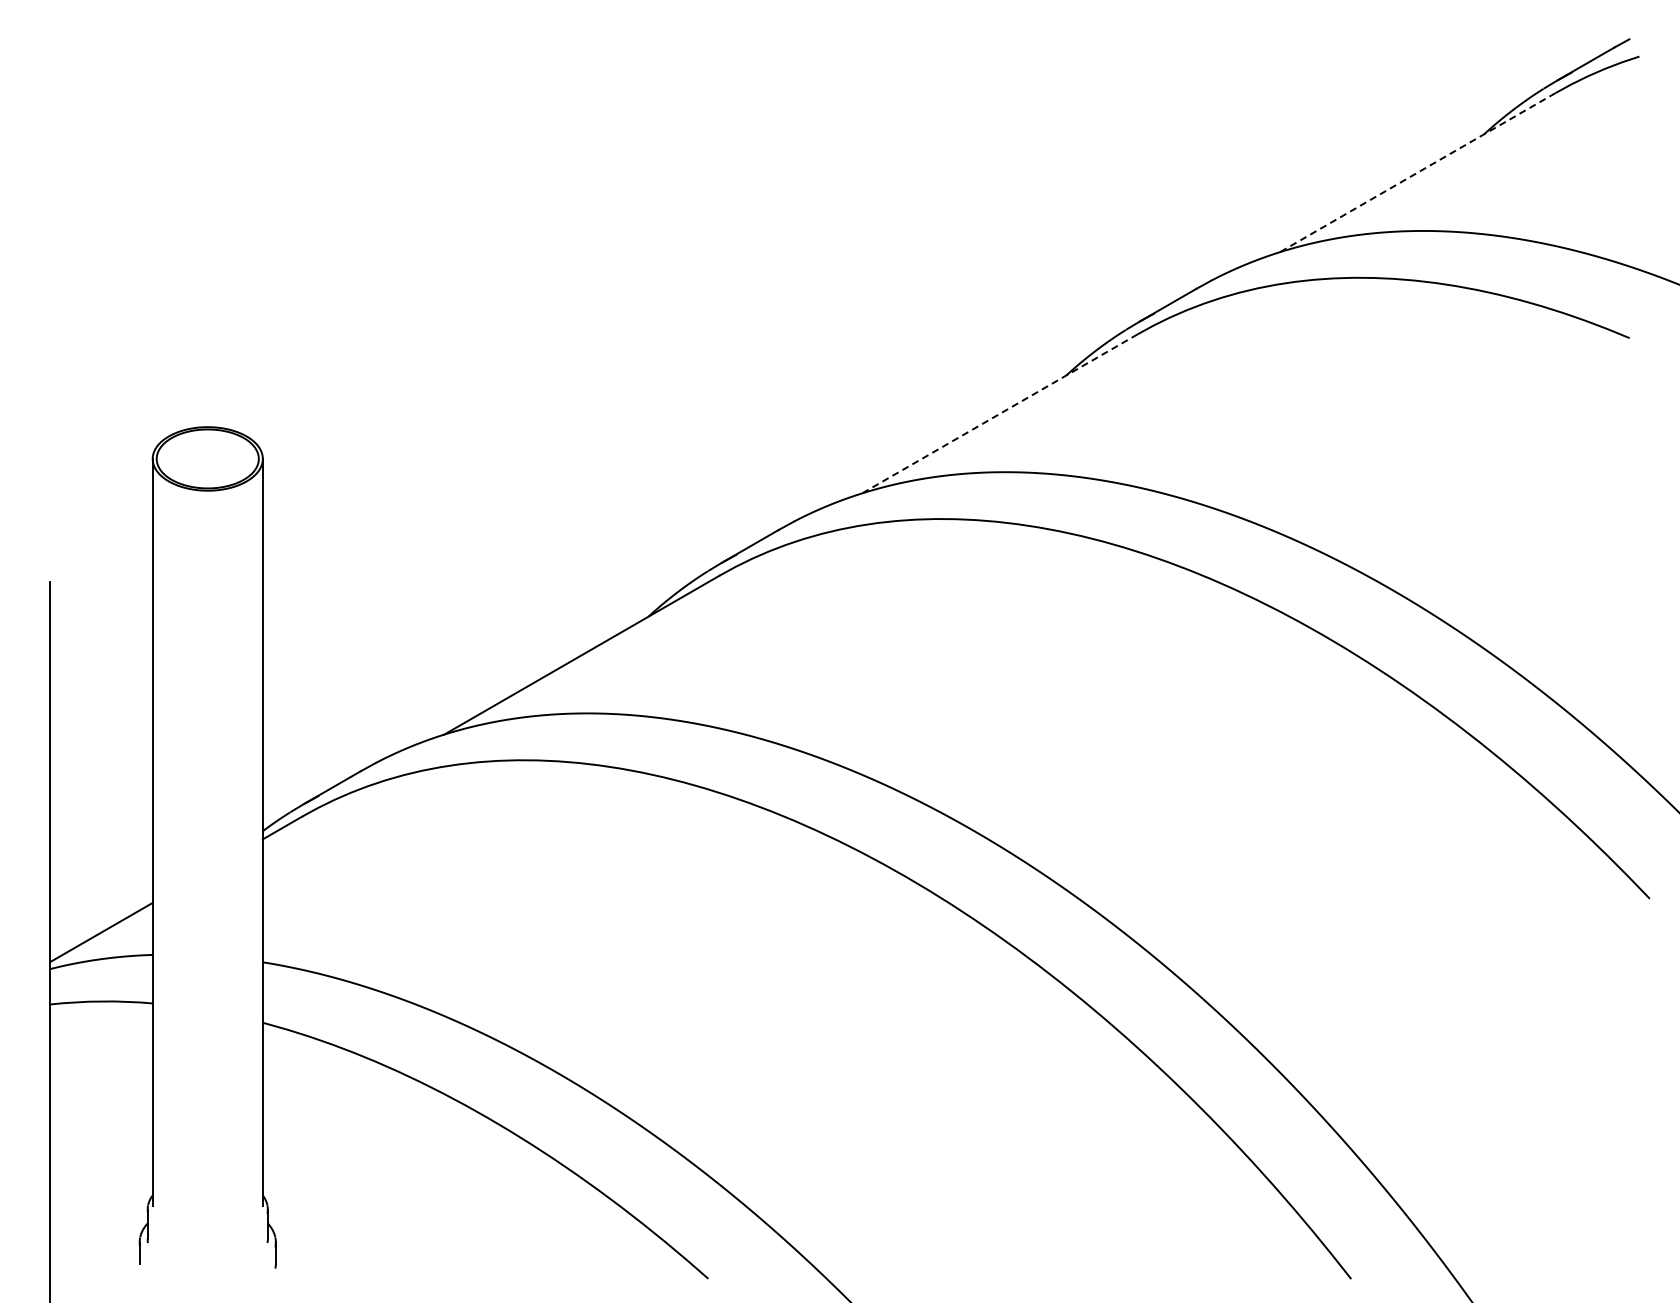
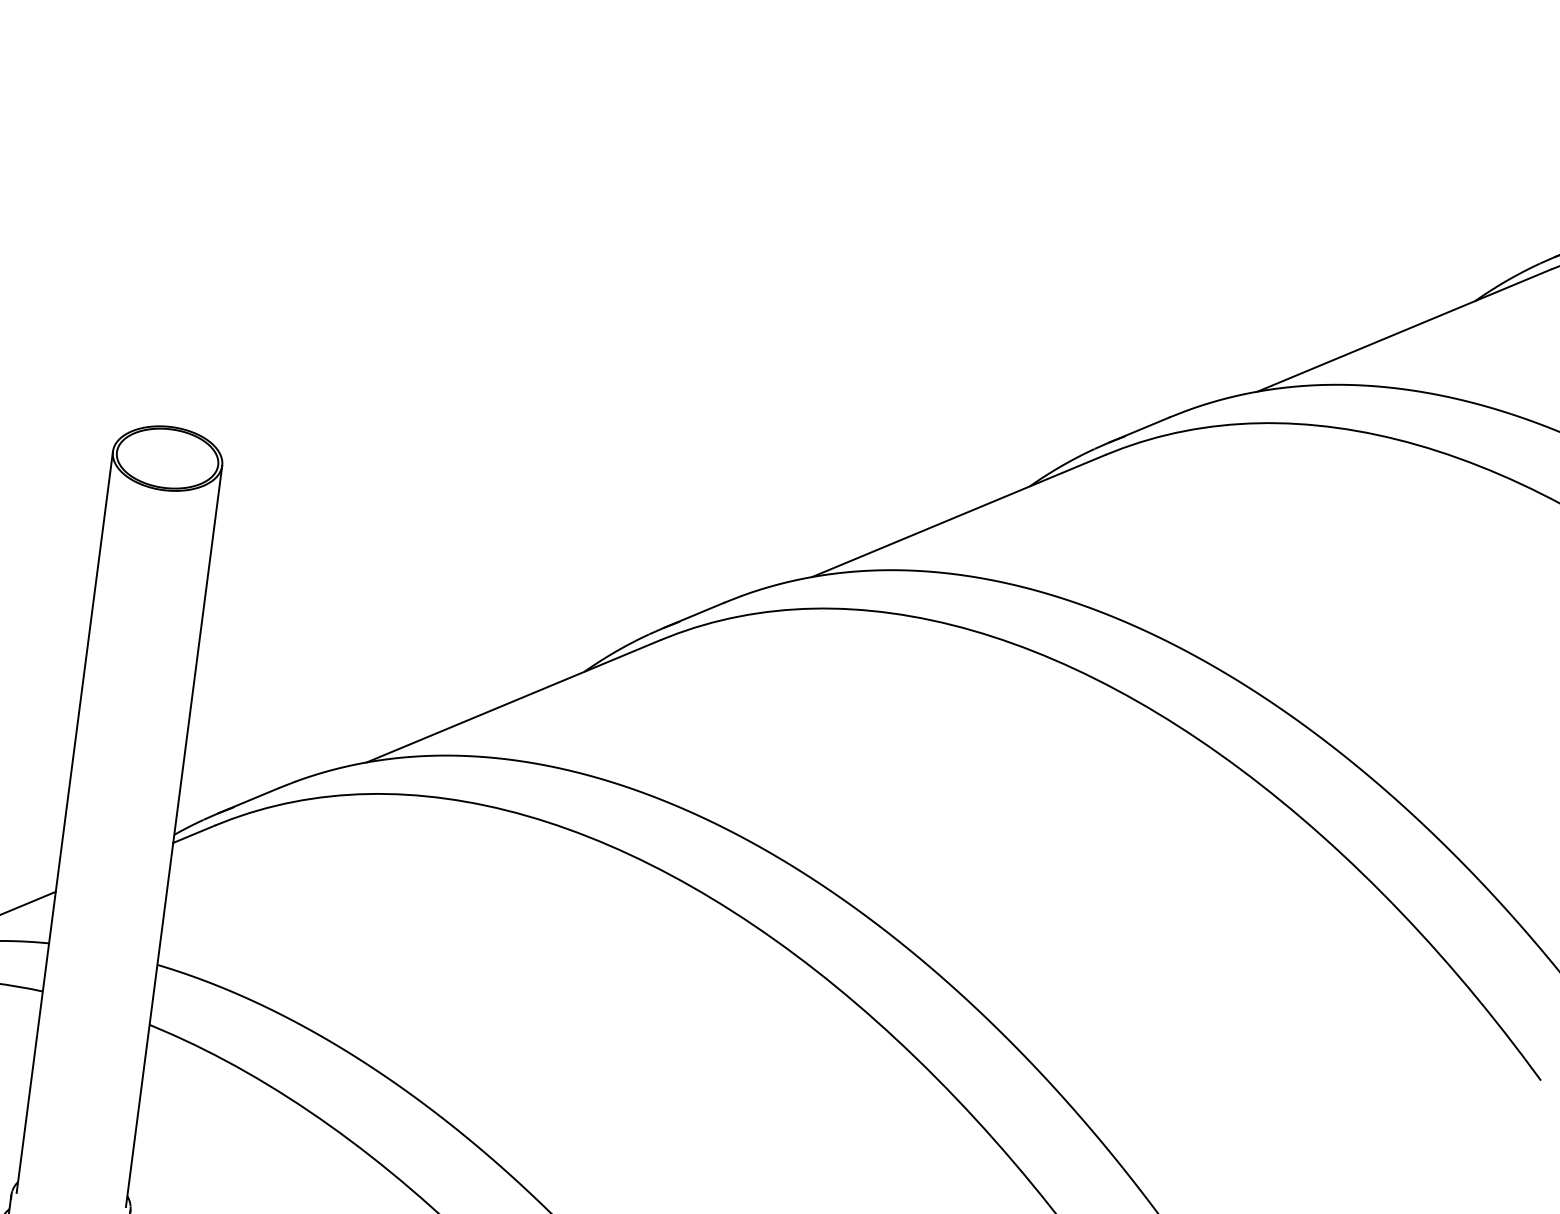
line: (1417, 172) -> (1404, 330), dashed -> solid
line: (999, 414) -> (958, 516), dashed -> solid

